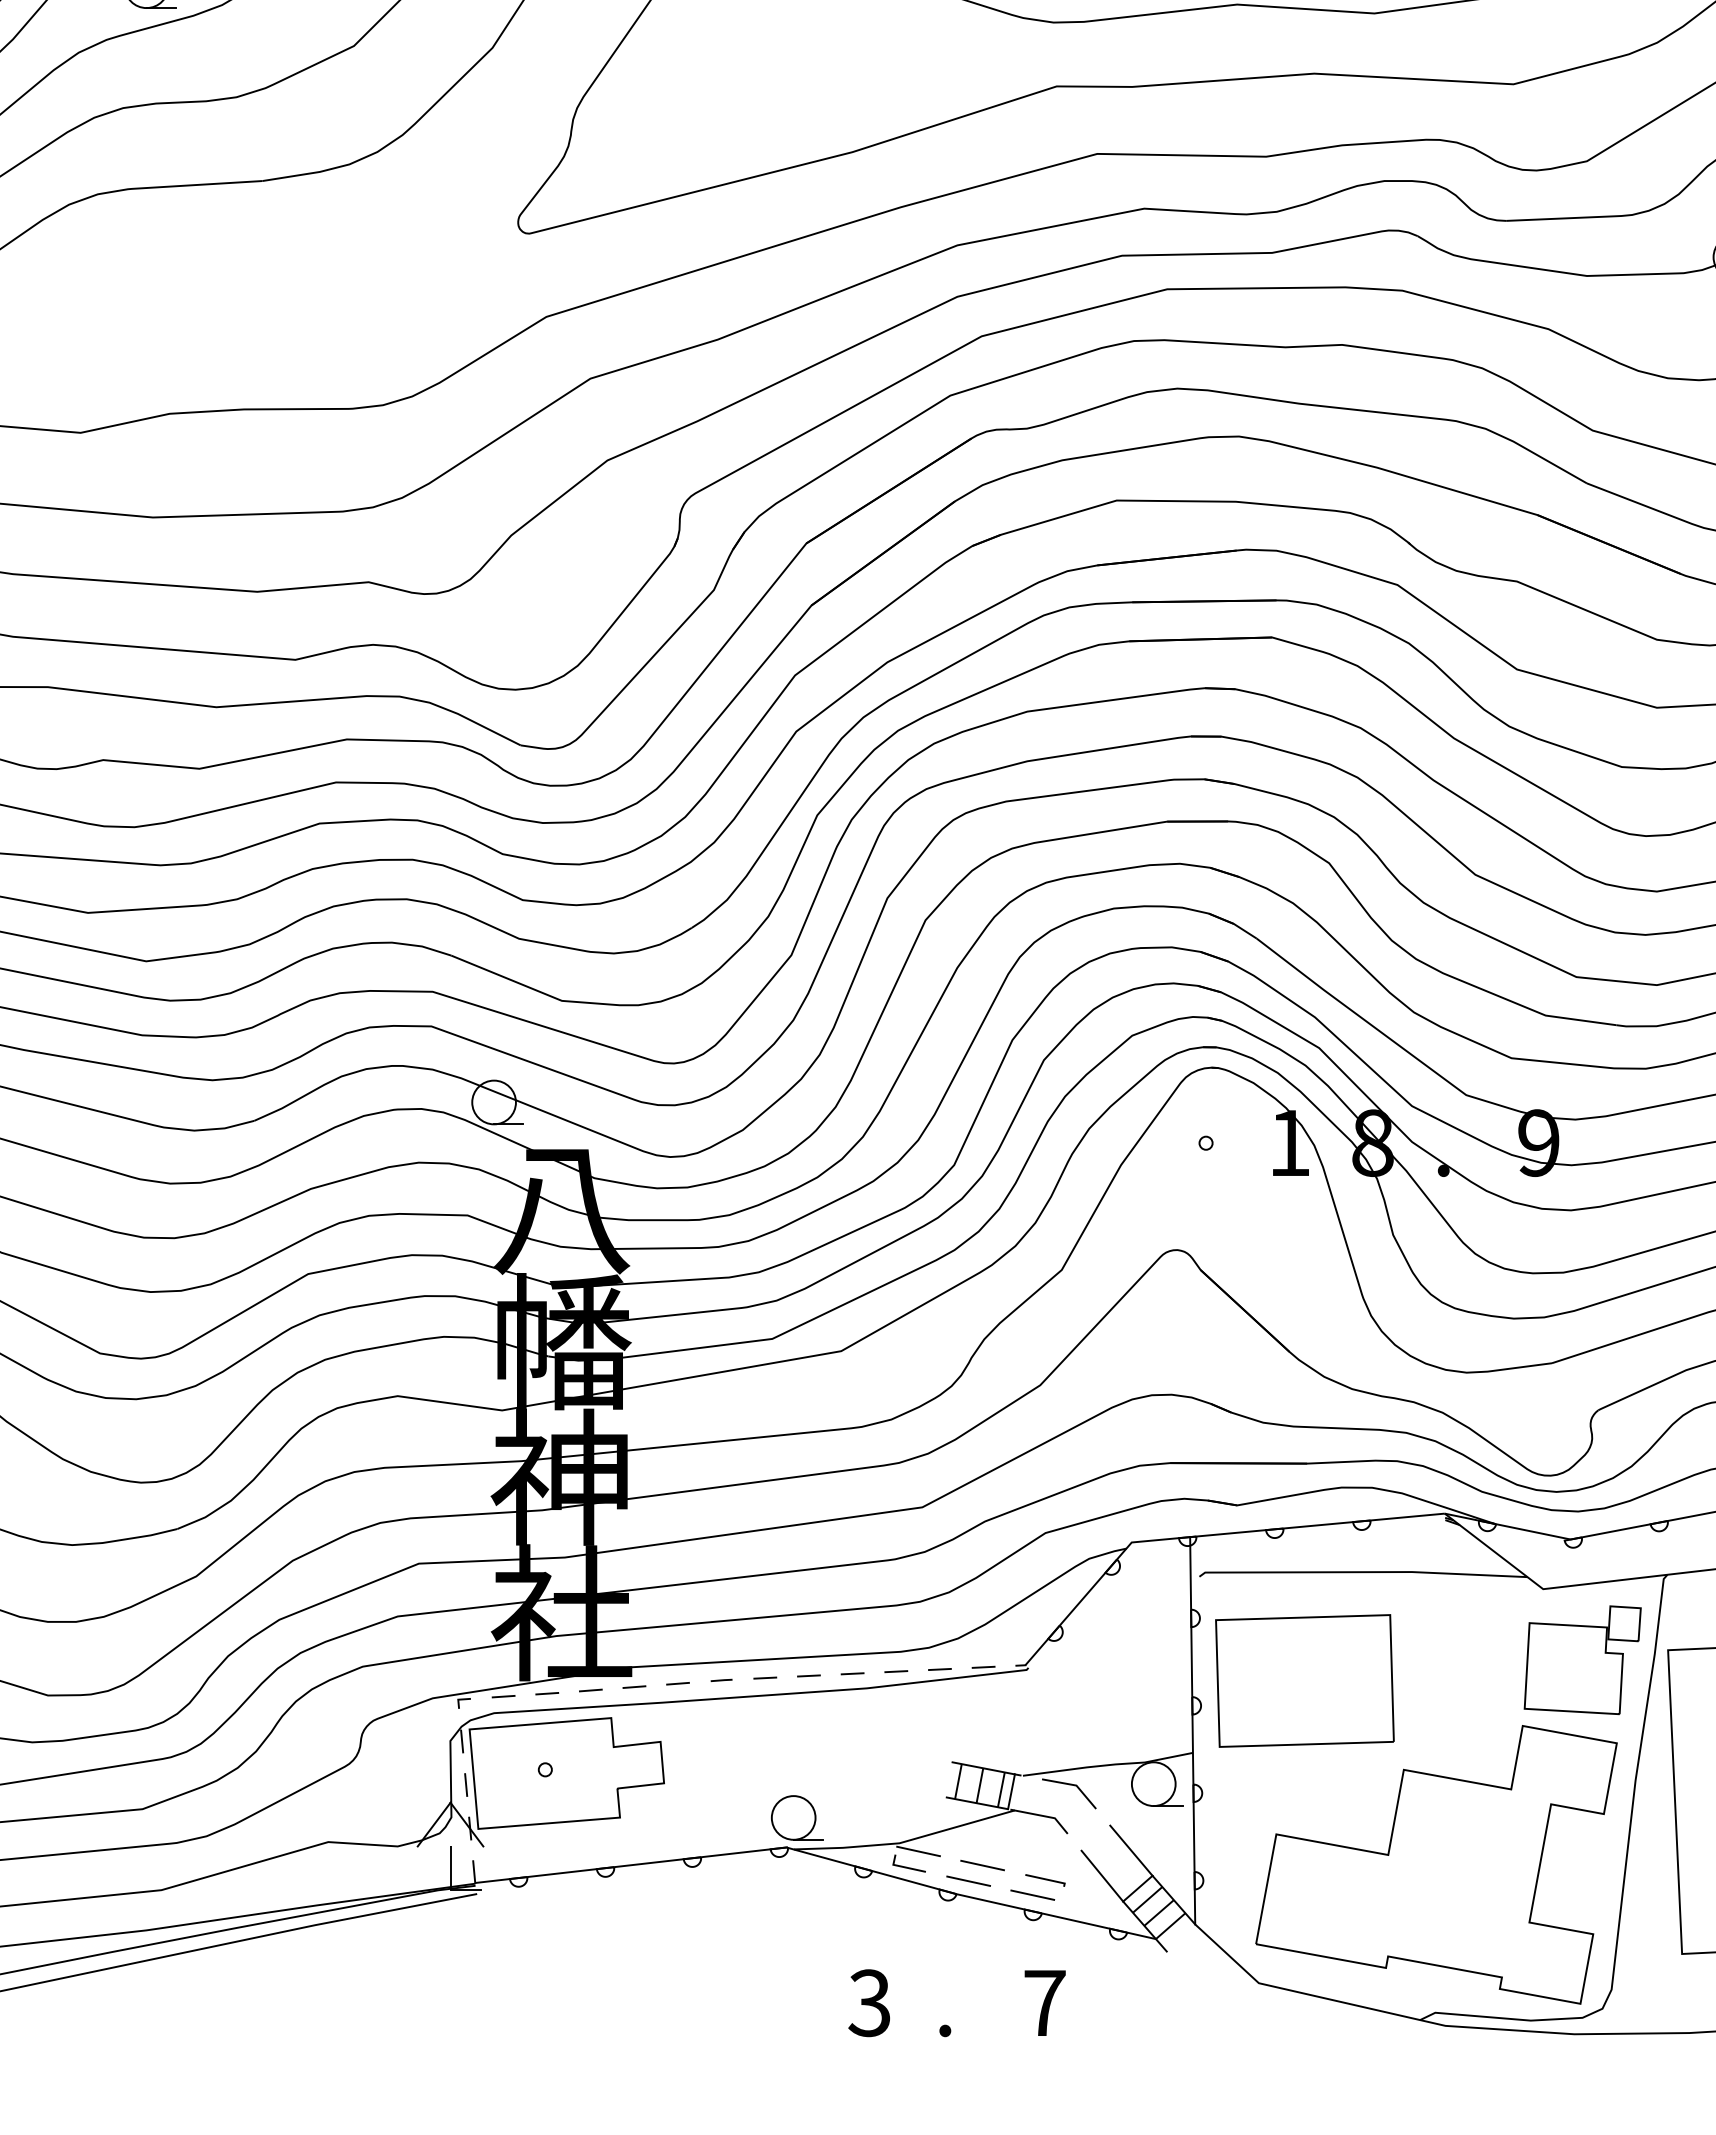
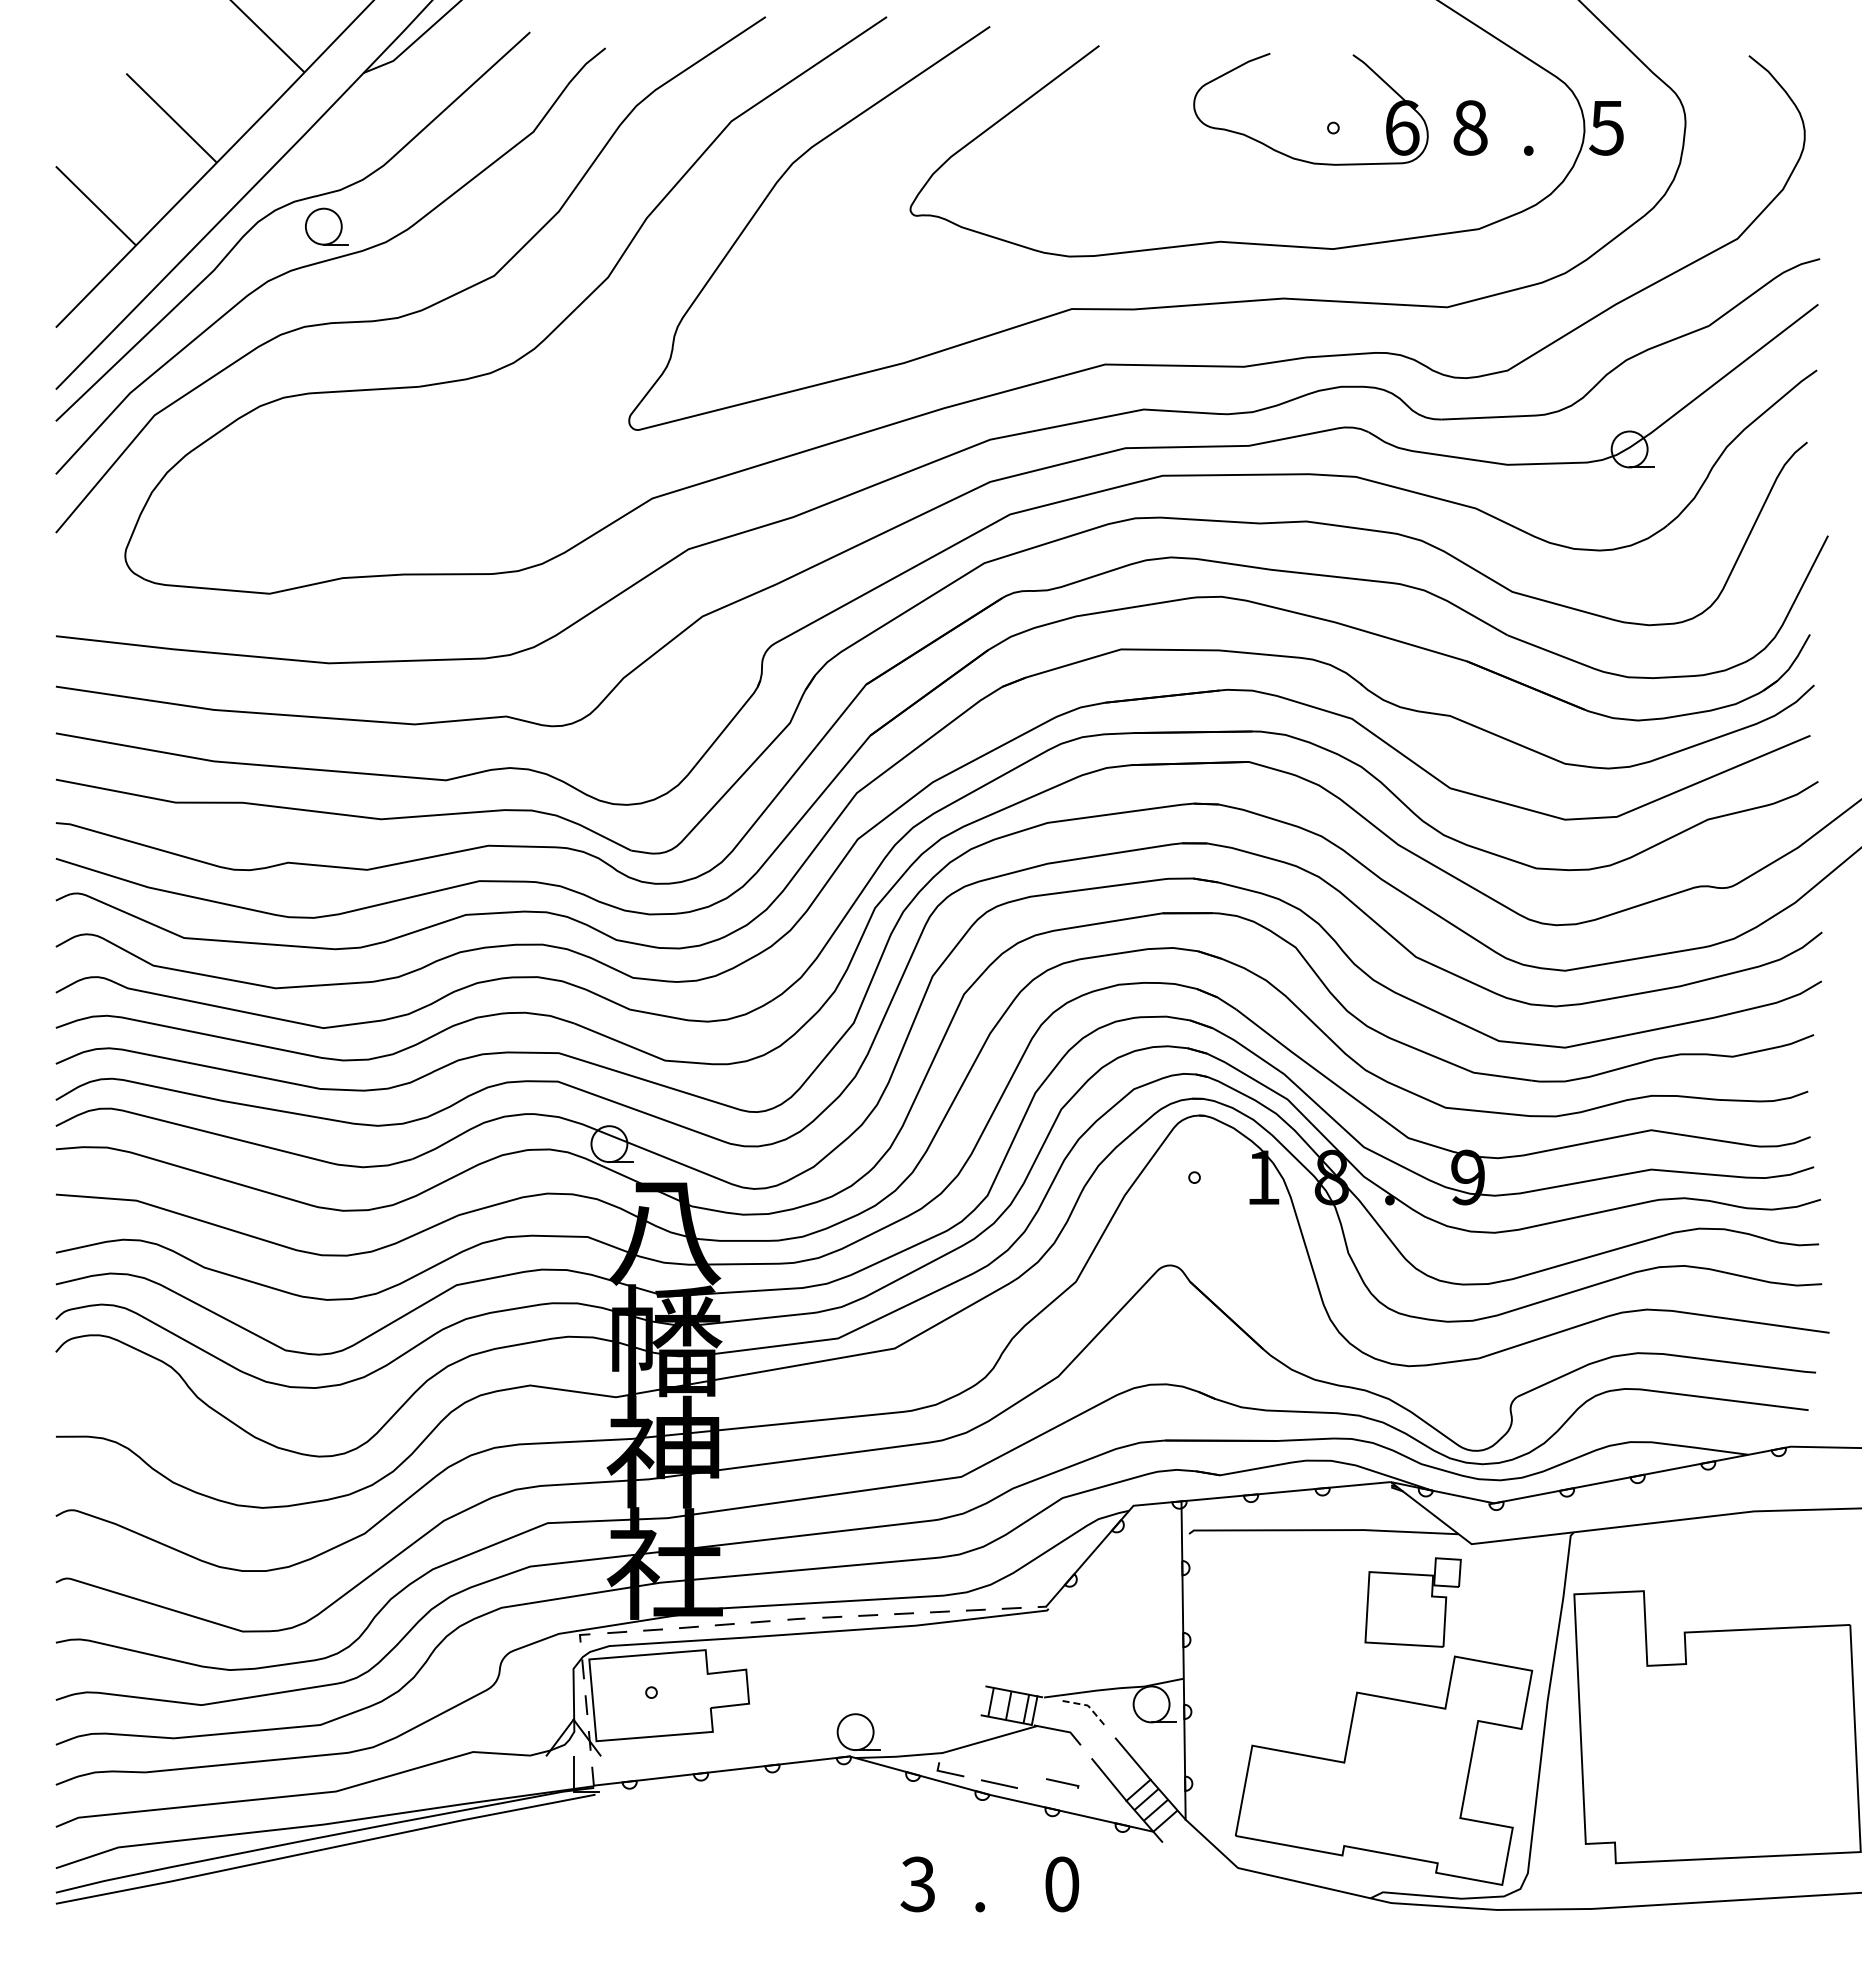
part: (1581, 1660) -> (1412, 1602), moved
part: (1304, 1680) -> (1275, 1619), removed
line: (1075, 1785) -> (1087, 1705), solid -> dashed
line: (917, 1851) -> (957, 1759), removed
line: (982, 1865) -> (1010, 1771), removed
line: (1031, 1894) -> (1051, 1795), removed
text: (1045, 2003) -> (1062, 1884), 7 -> 0

